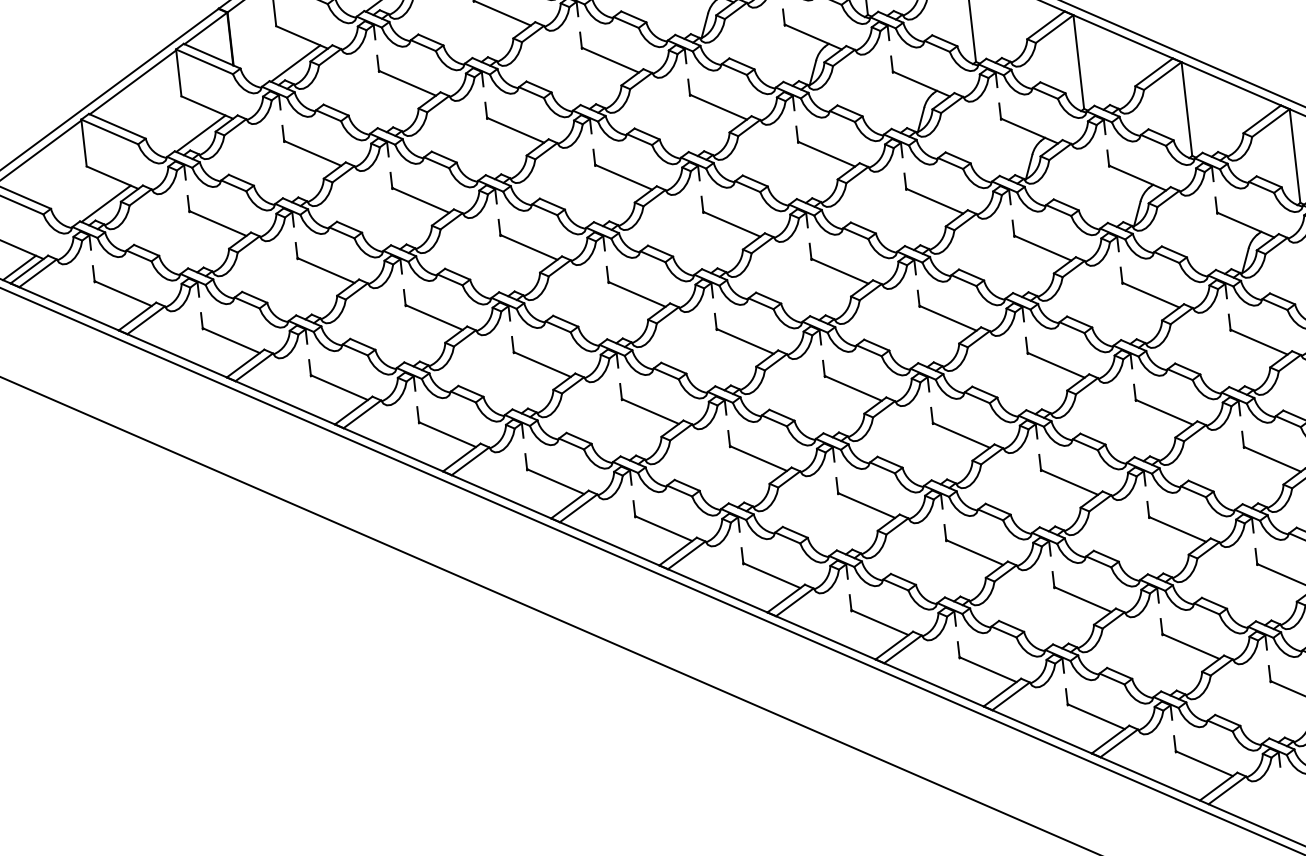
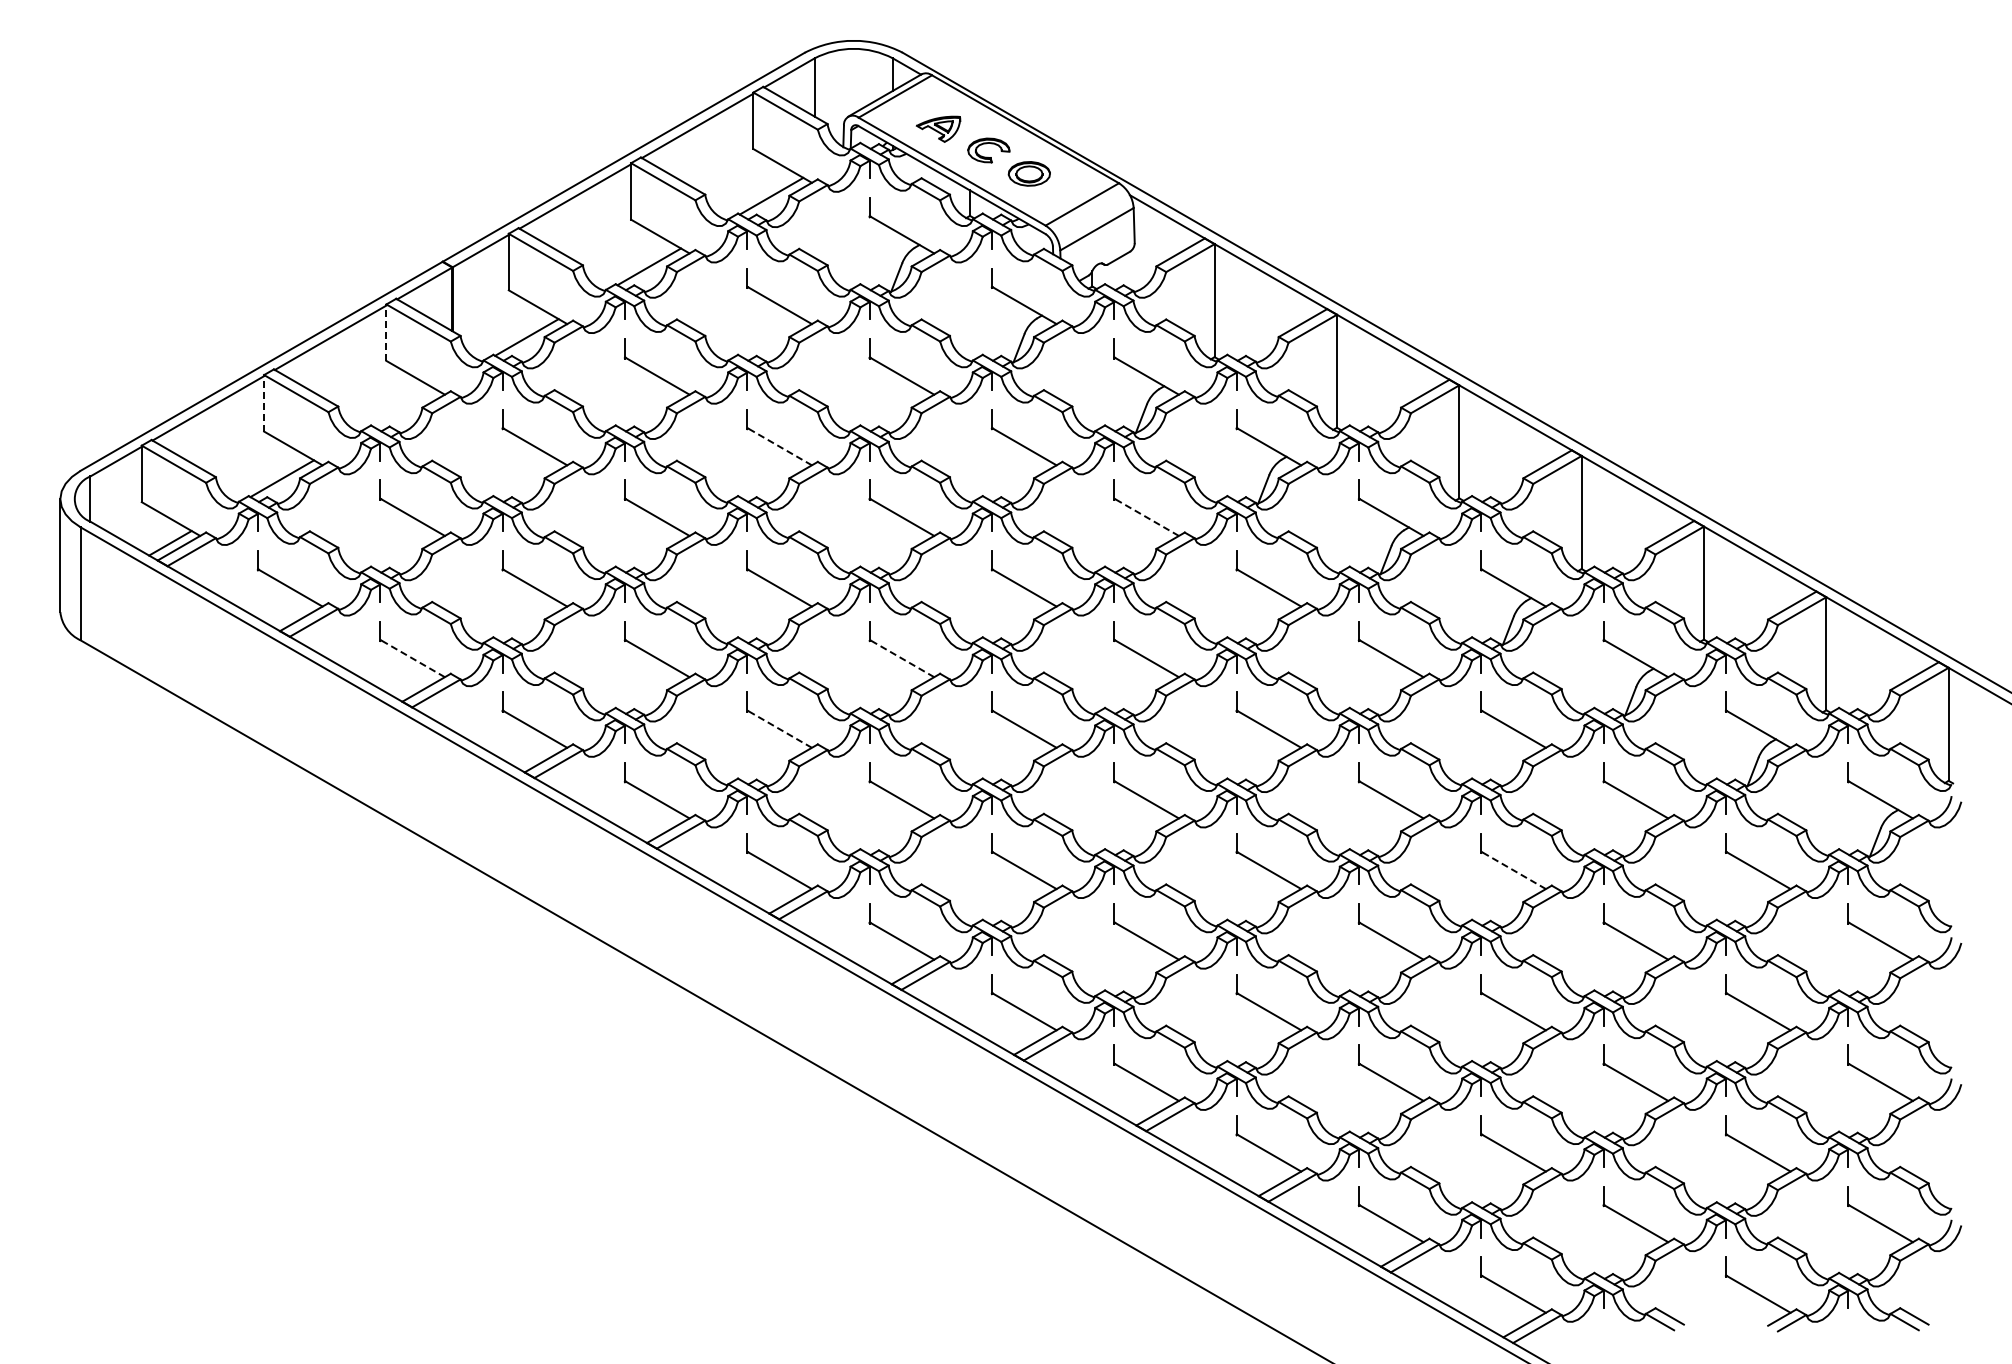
line: (178, 72) -> (386, 332), solid -> dashed
line: (515, 130) -> (779, 446), solid -> dashed
line: (200, 133) -> (404, 407), removed
line: (84, 142) -> (264, 402), solid -> dashed
line: (826, 154) -> (1146, 517), solid -> dashed
line: (636, 294) -> (901, 658), solid -> dashed
line: (231, 340) -> (412, 658), solid -> dashed
line: (542, 363) -> (779, 728), solid -> dashed
line: (1164, 412) -> (1513, 870), solid -> dashed

